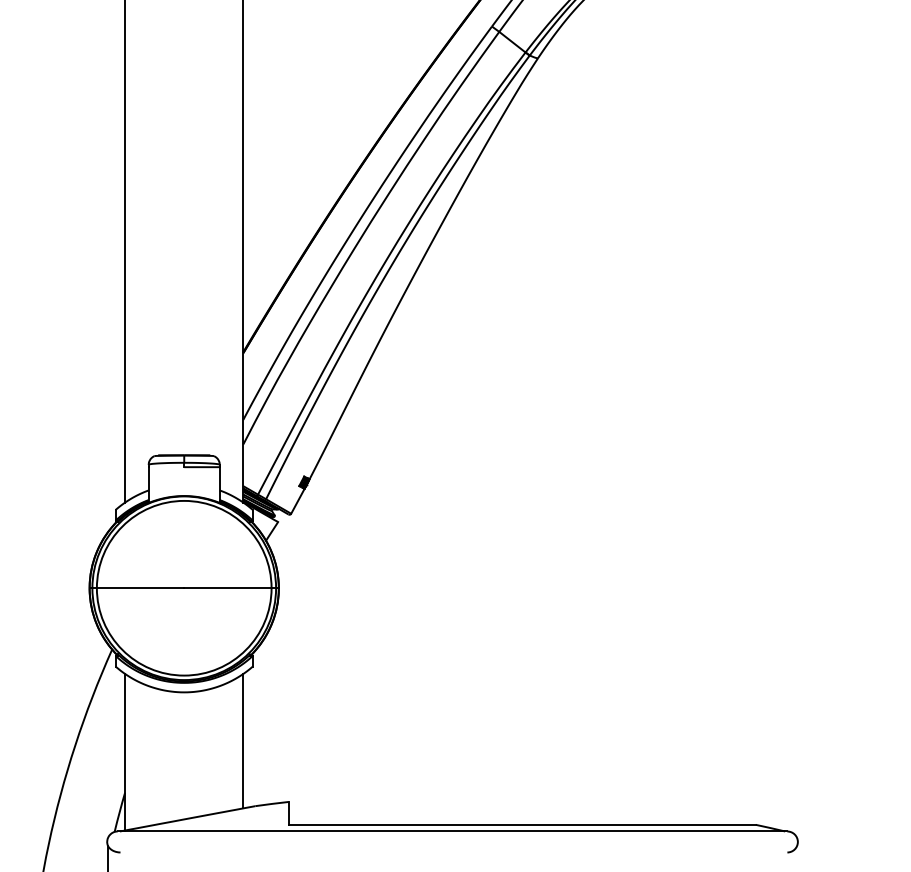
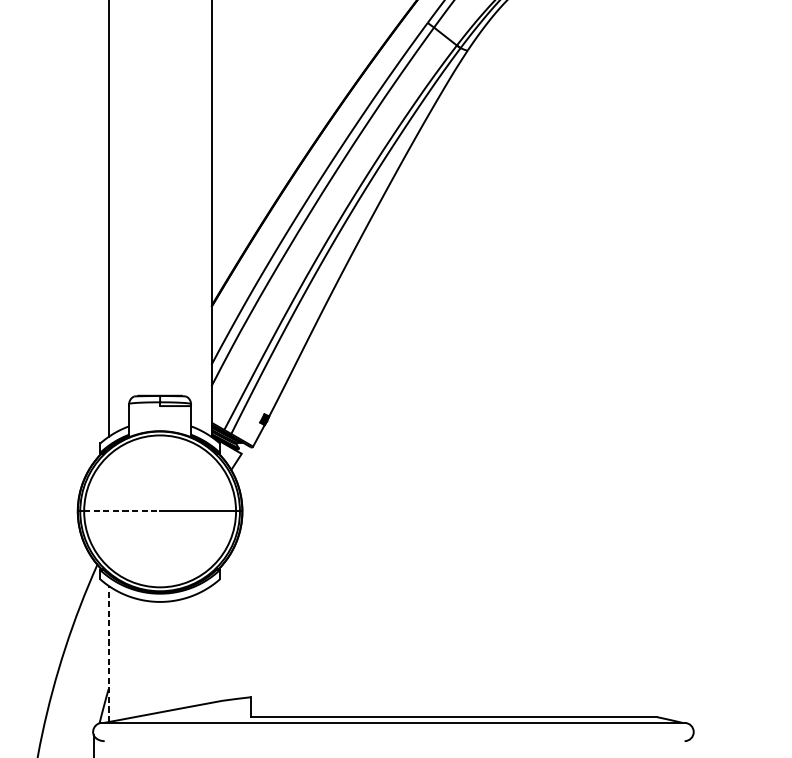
line: (140, 588) -> (122, 511), solid -> dashed
line: (243, 740) -> (211, 643), removed
line: (125, 751) -> (109, 653), solid -> dashed

